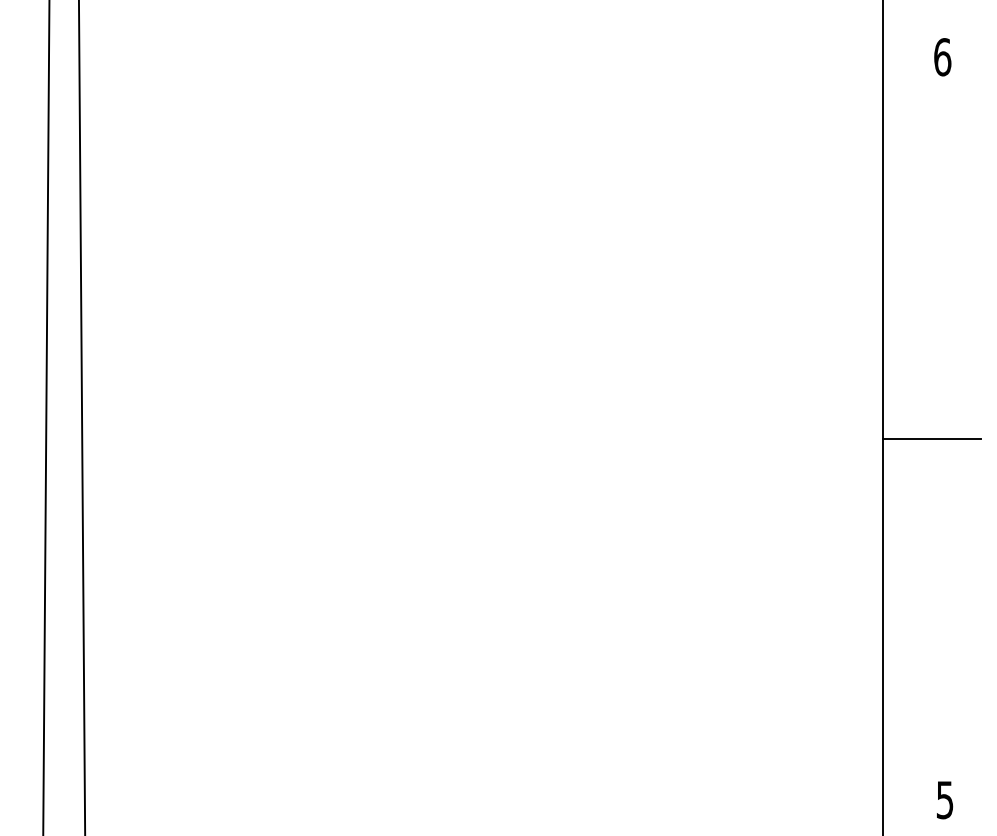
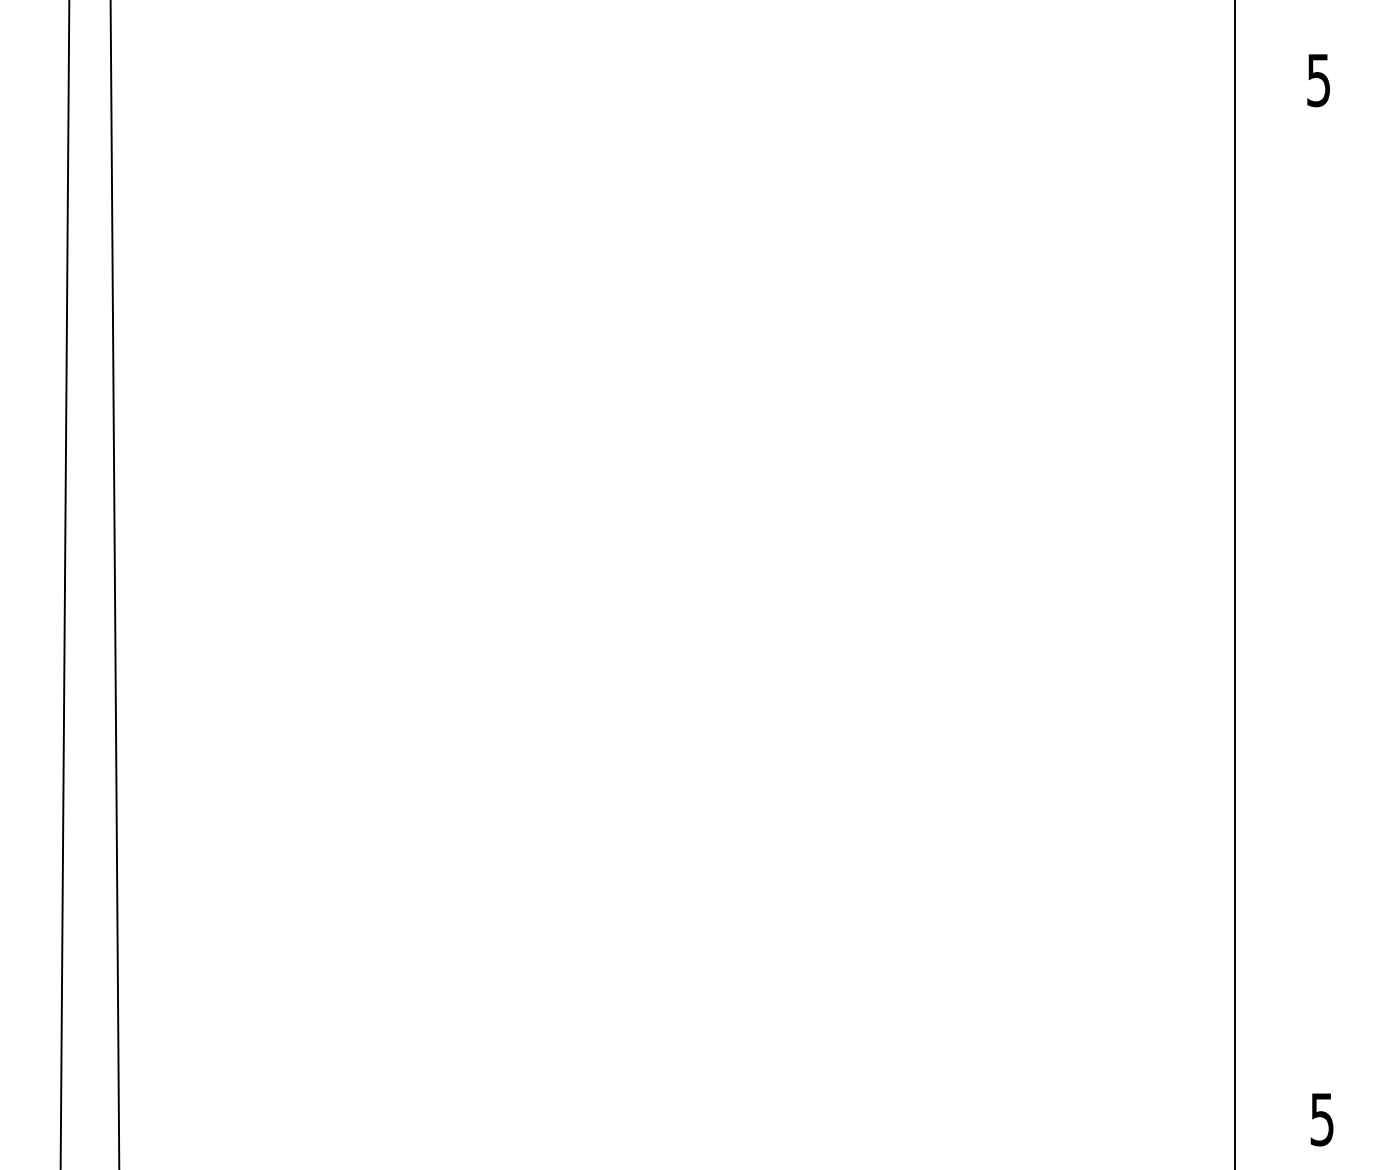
text: (942, 57) -> (1318, 80), 6 -> 5
line: (931, 439) -> (1303, 615), removed

